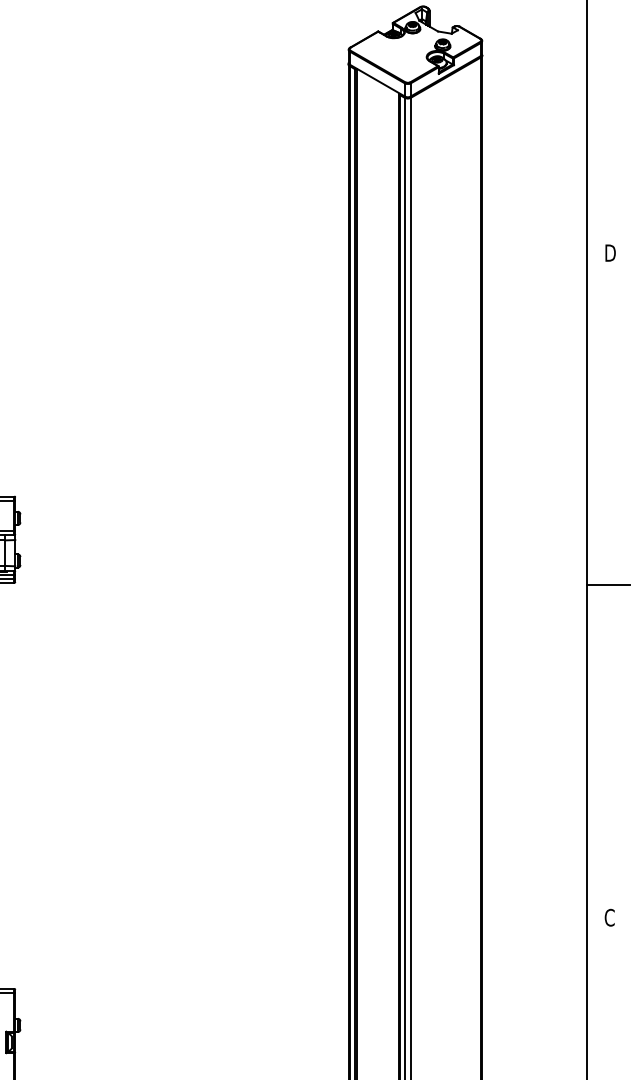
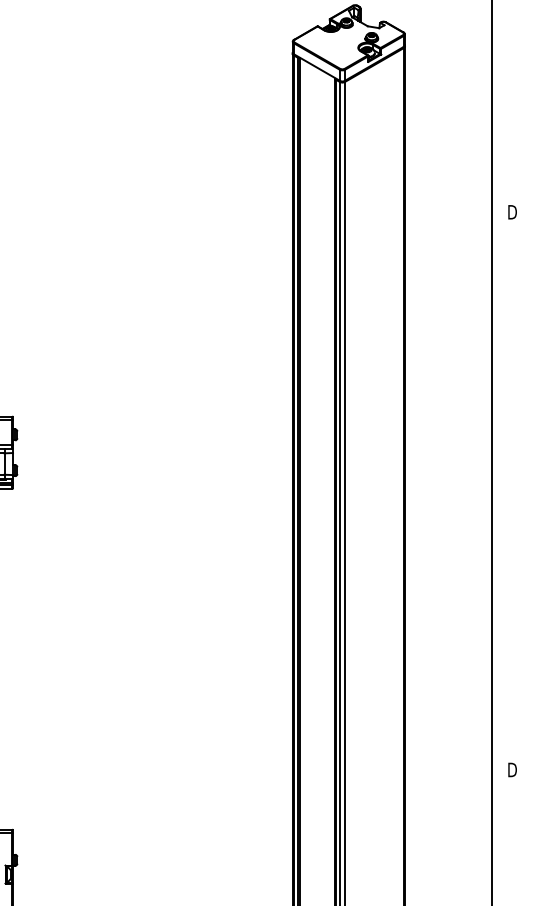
line: (607, 585) -> (509, 491), removed
text: (609, 917) -> (511, 769), C -> D

